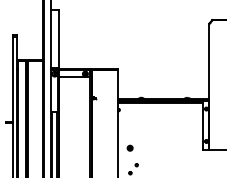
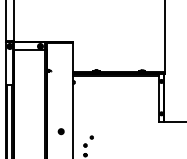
part: (129, 147) -> (60, 130), moved

